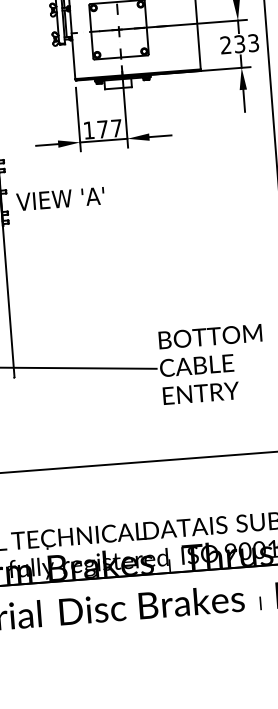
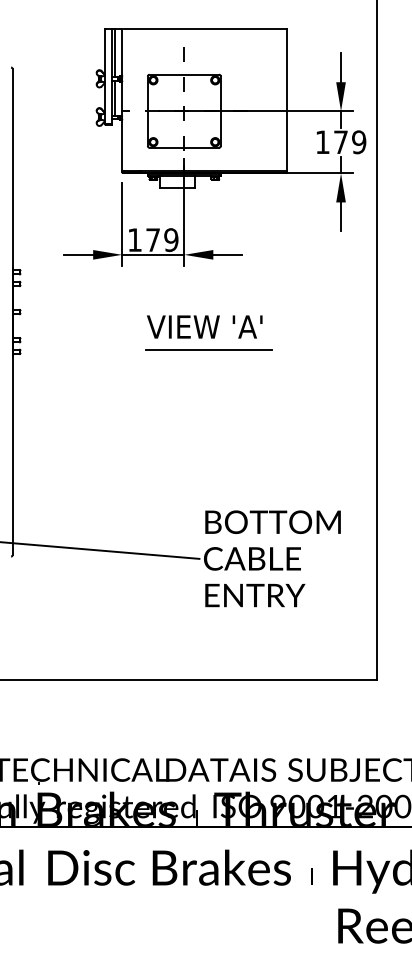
text: (239, 44) -> (340, 142), 233 -> 179
text: (116, 128) -> (171, 240), 177 -> 179
text: (60, 198) -> (204, 326), moved
line: (152, 209) -> (209, 350), added

